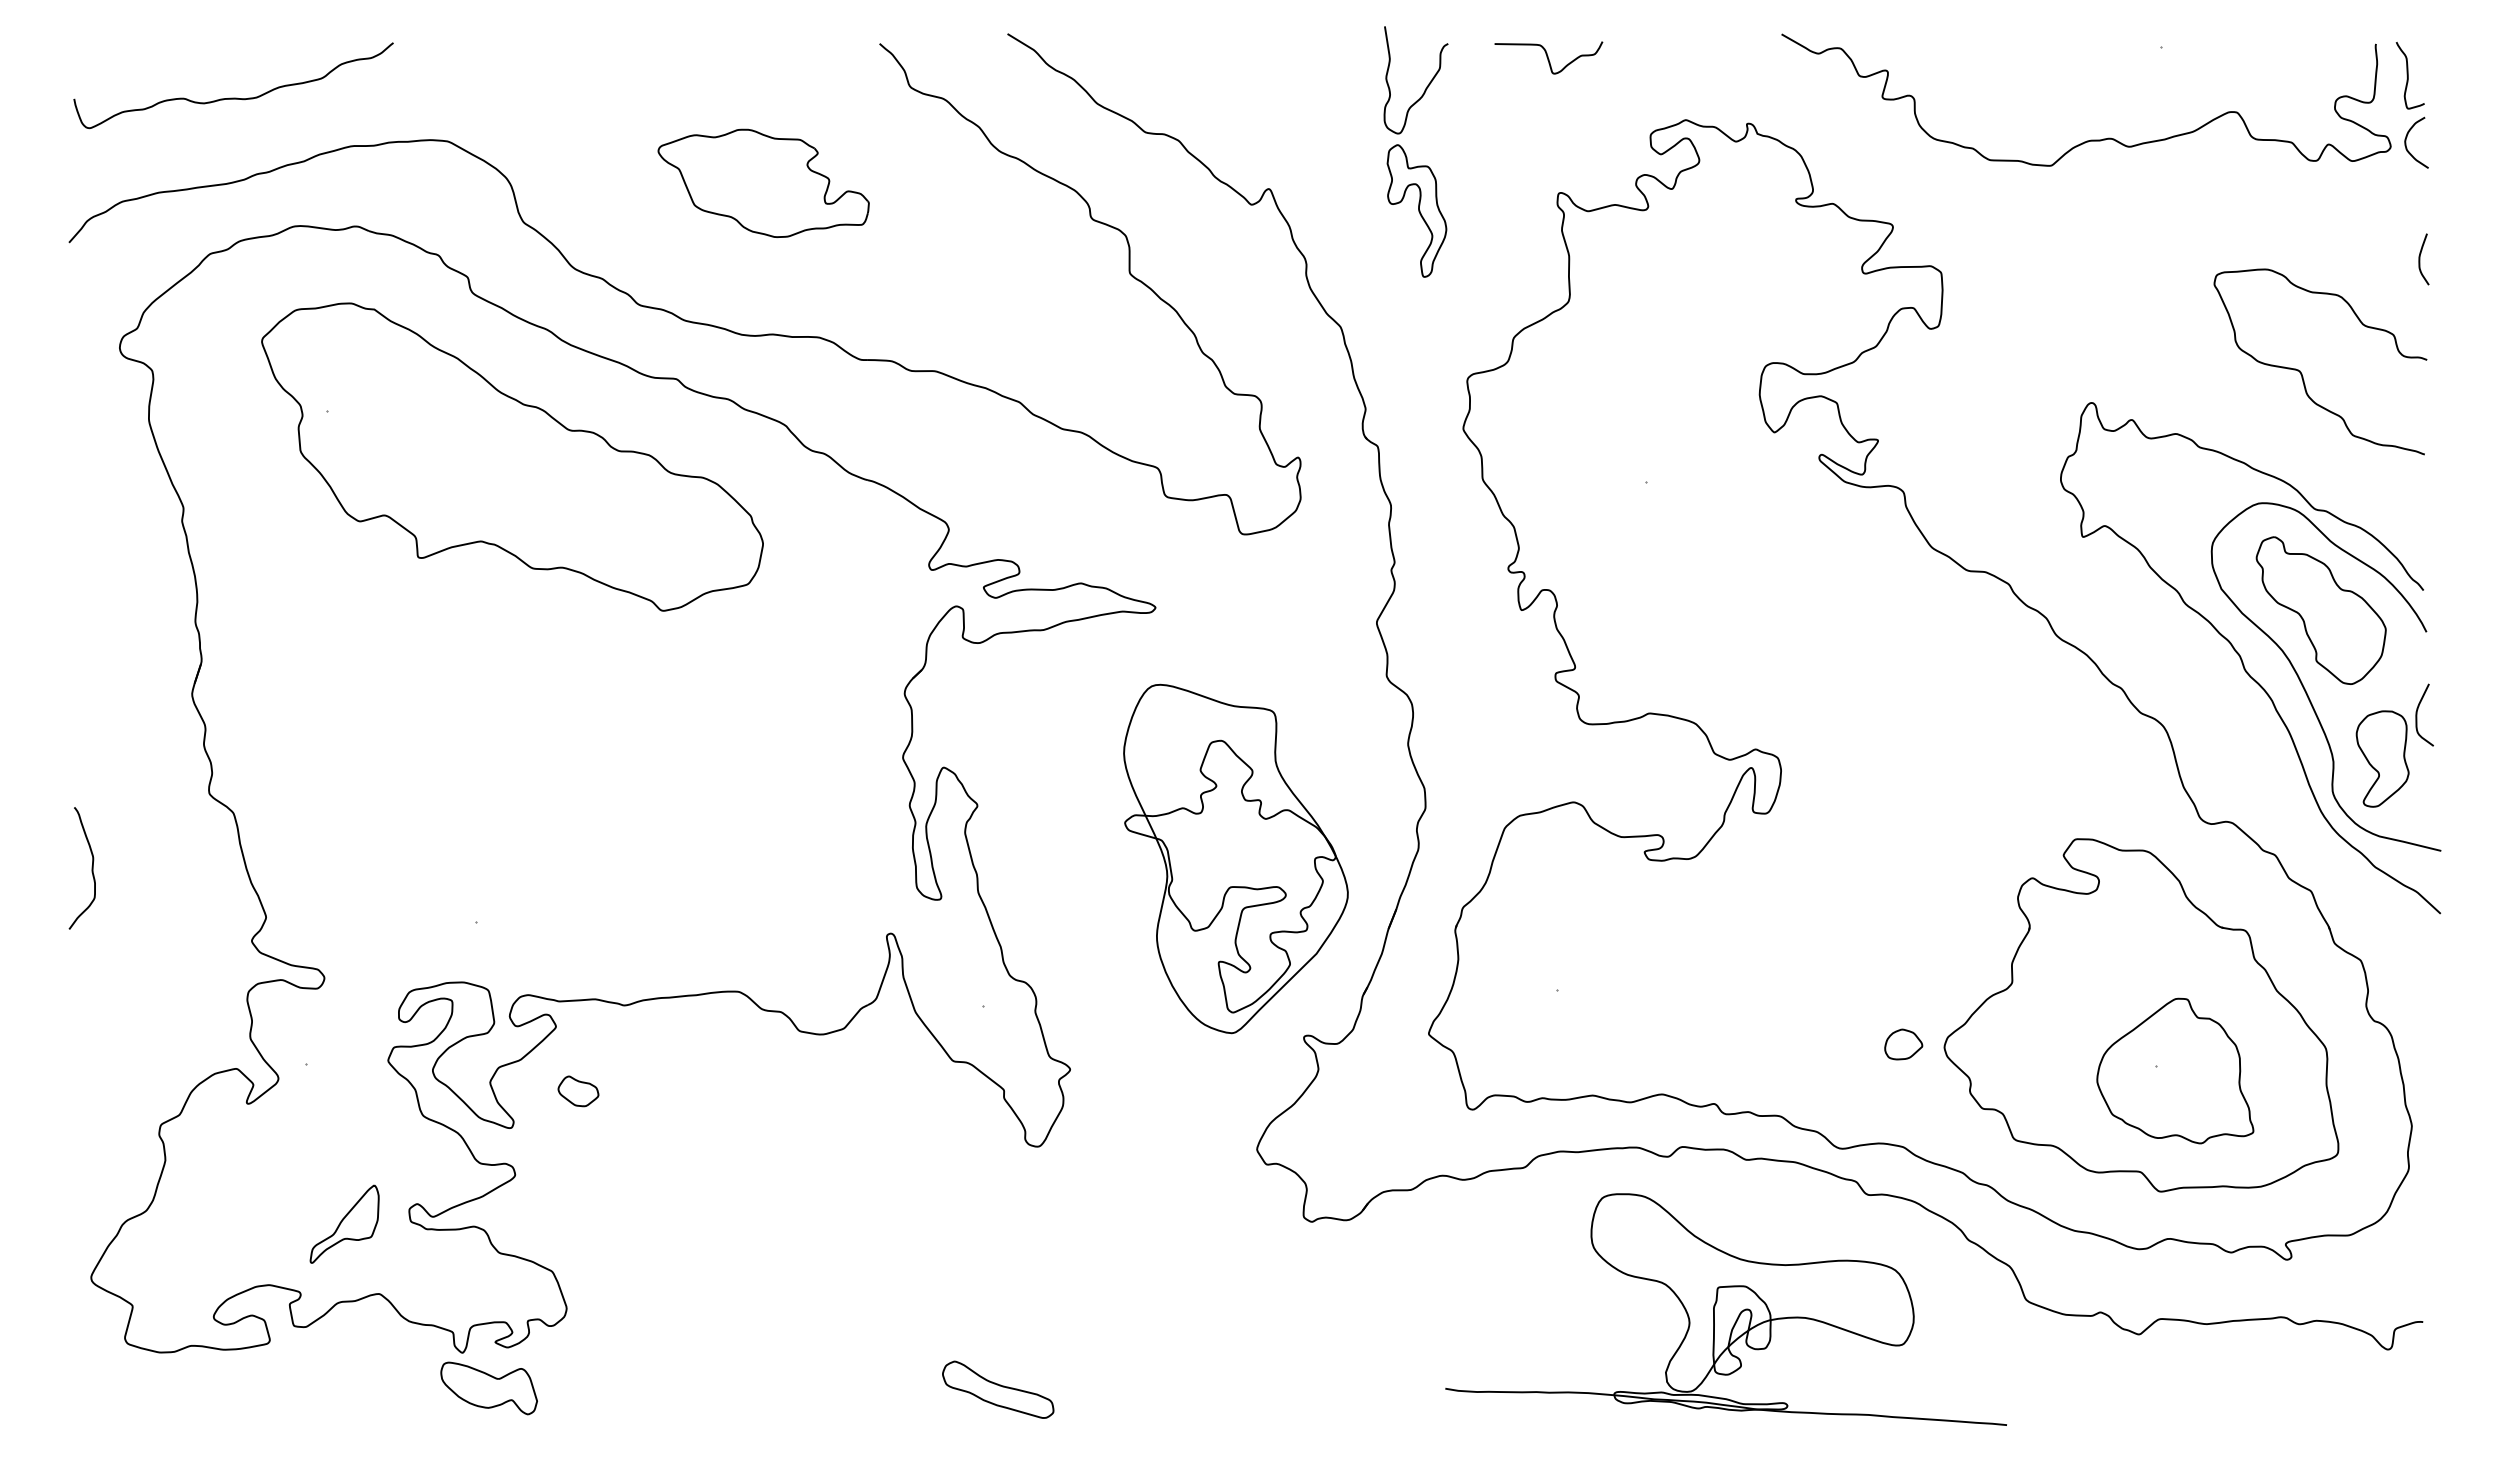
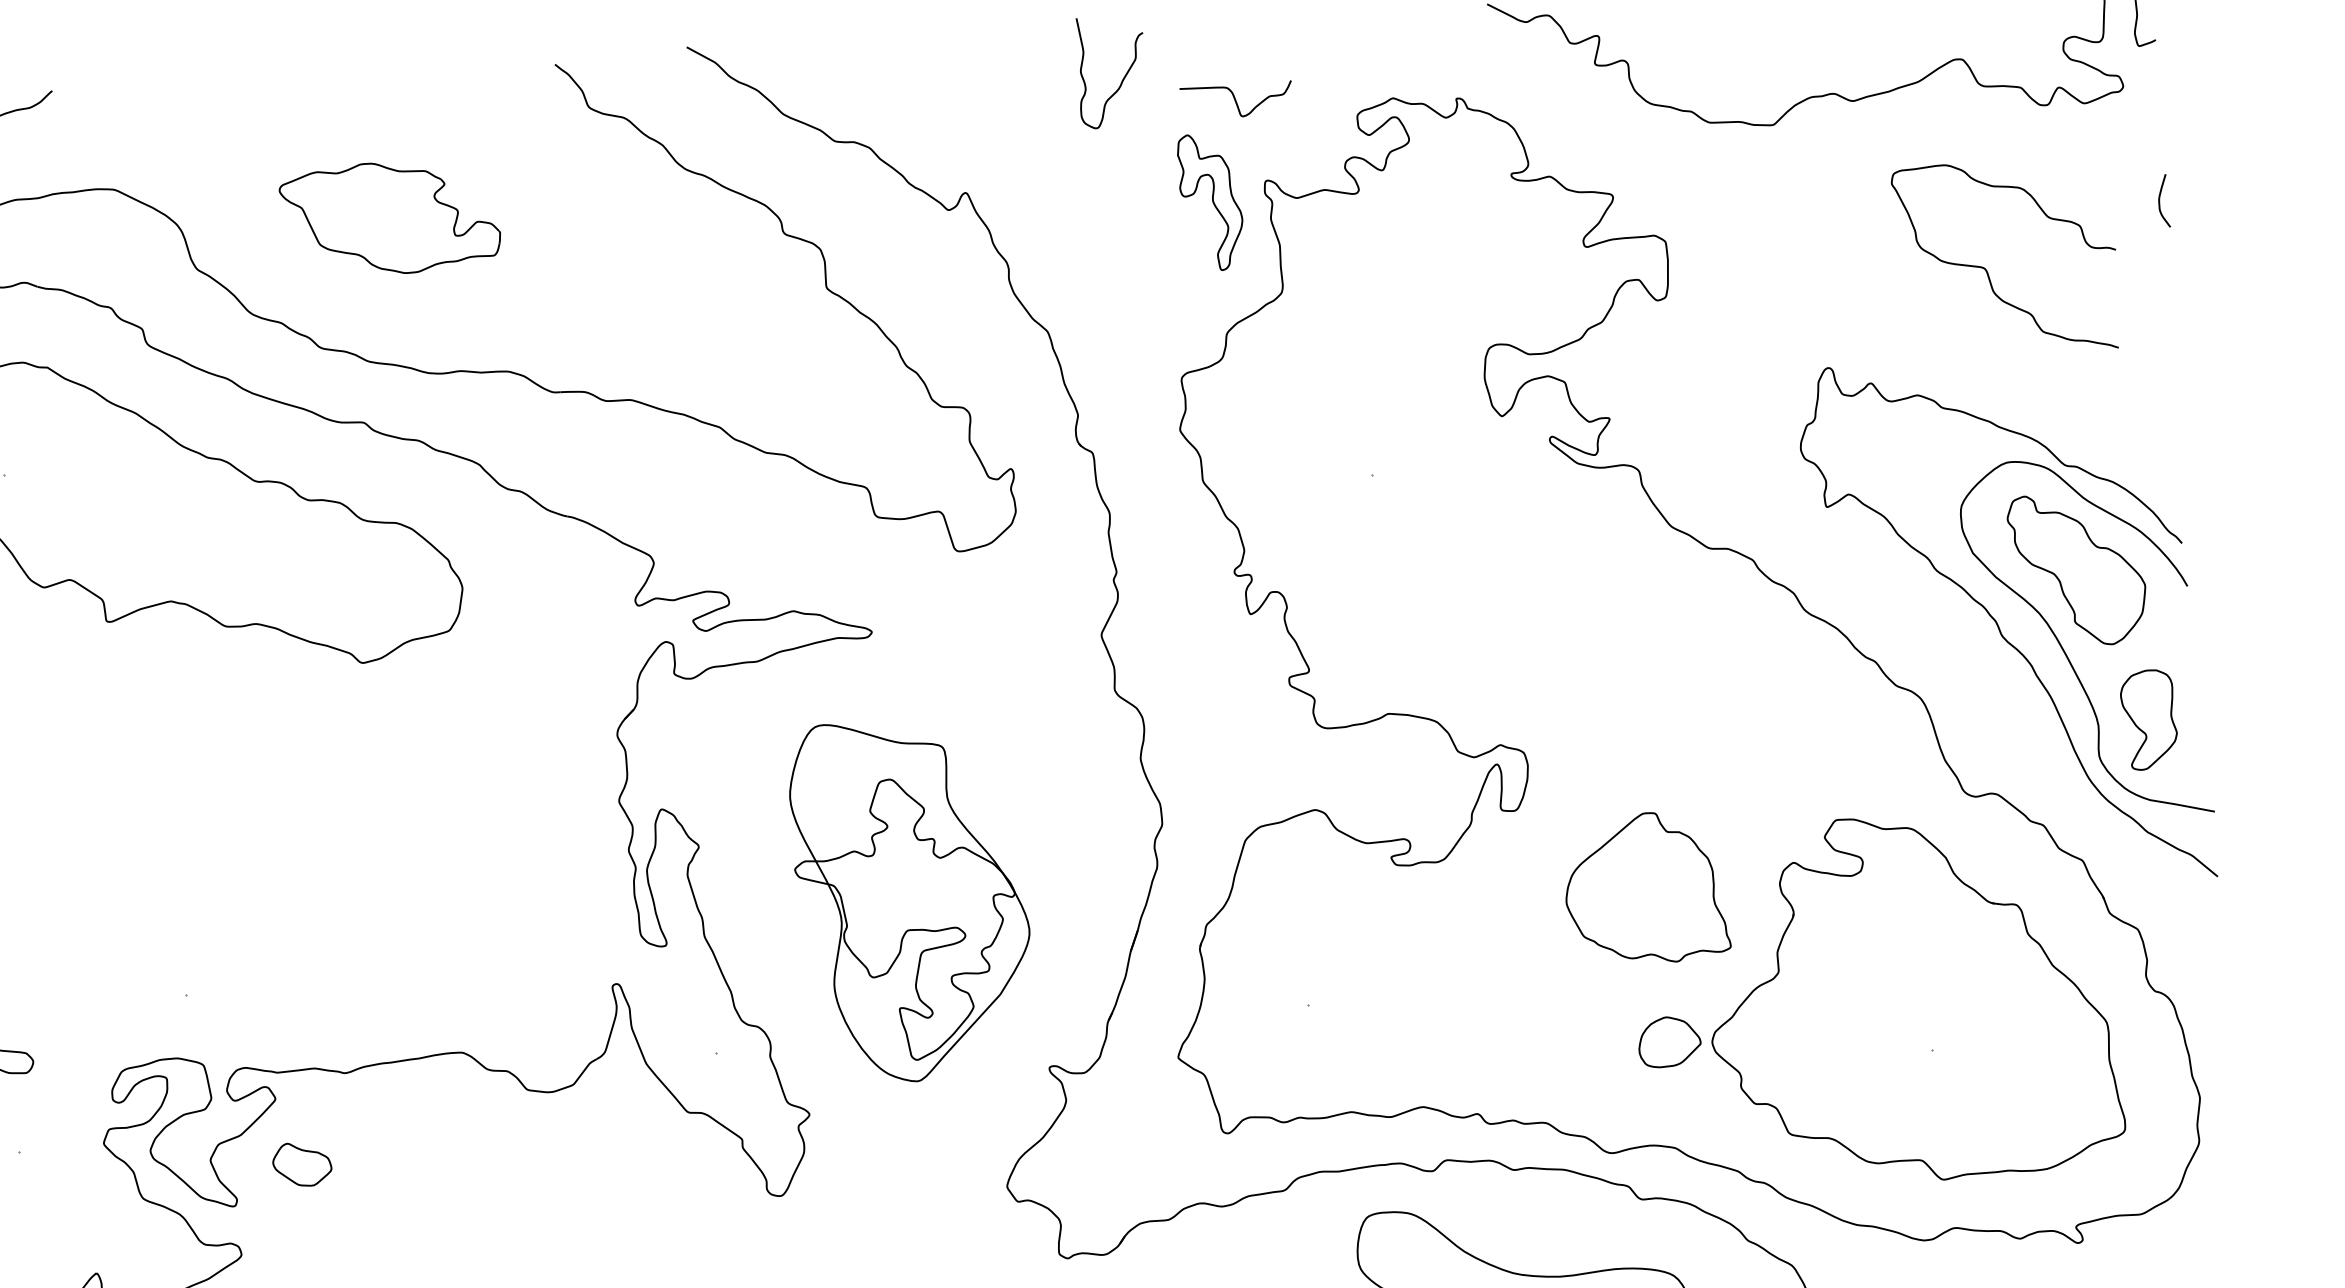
curve: (1548, 57) -> (1236, 99), moved
curve: (2406, 142) -> (2139, 81), removed
part: (763, 182) -> (389, 217), moved
part: (1416, 210) -> (1210, 201), moved
curve: (2302, 373) -> (1987, 270), moved
curve: (2417, 714) -> (2182, 671), removed
part: (1235, 858) -> (911, 900), moved
part: (1903, 1044) -> (1669, 1041), size x1.6
part: (2175, 1070) -> (1646, 887), moved
part: (578, 1091) -> (302, 1164), size x1.4

